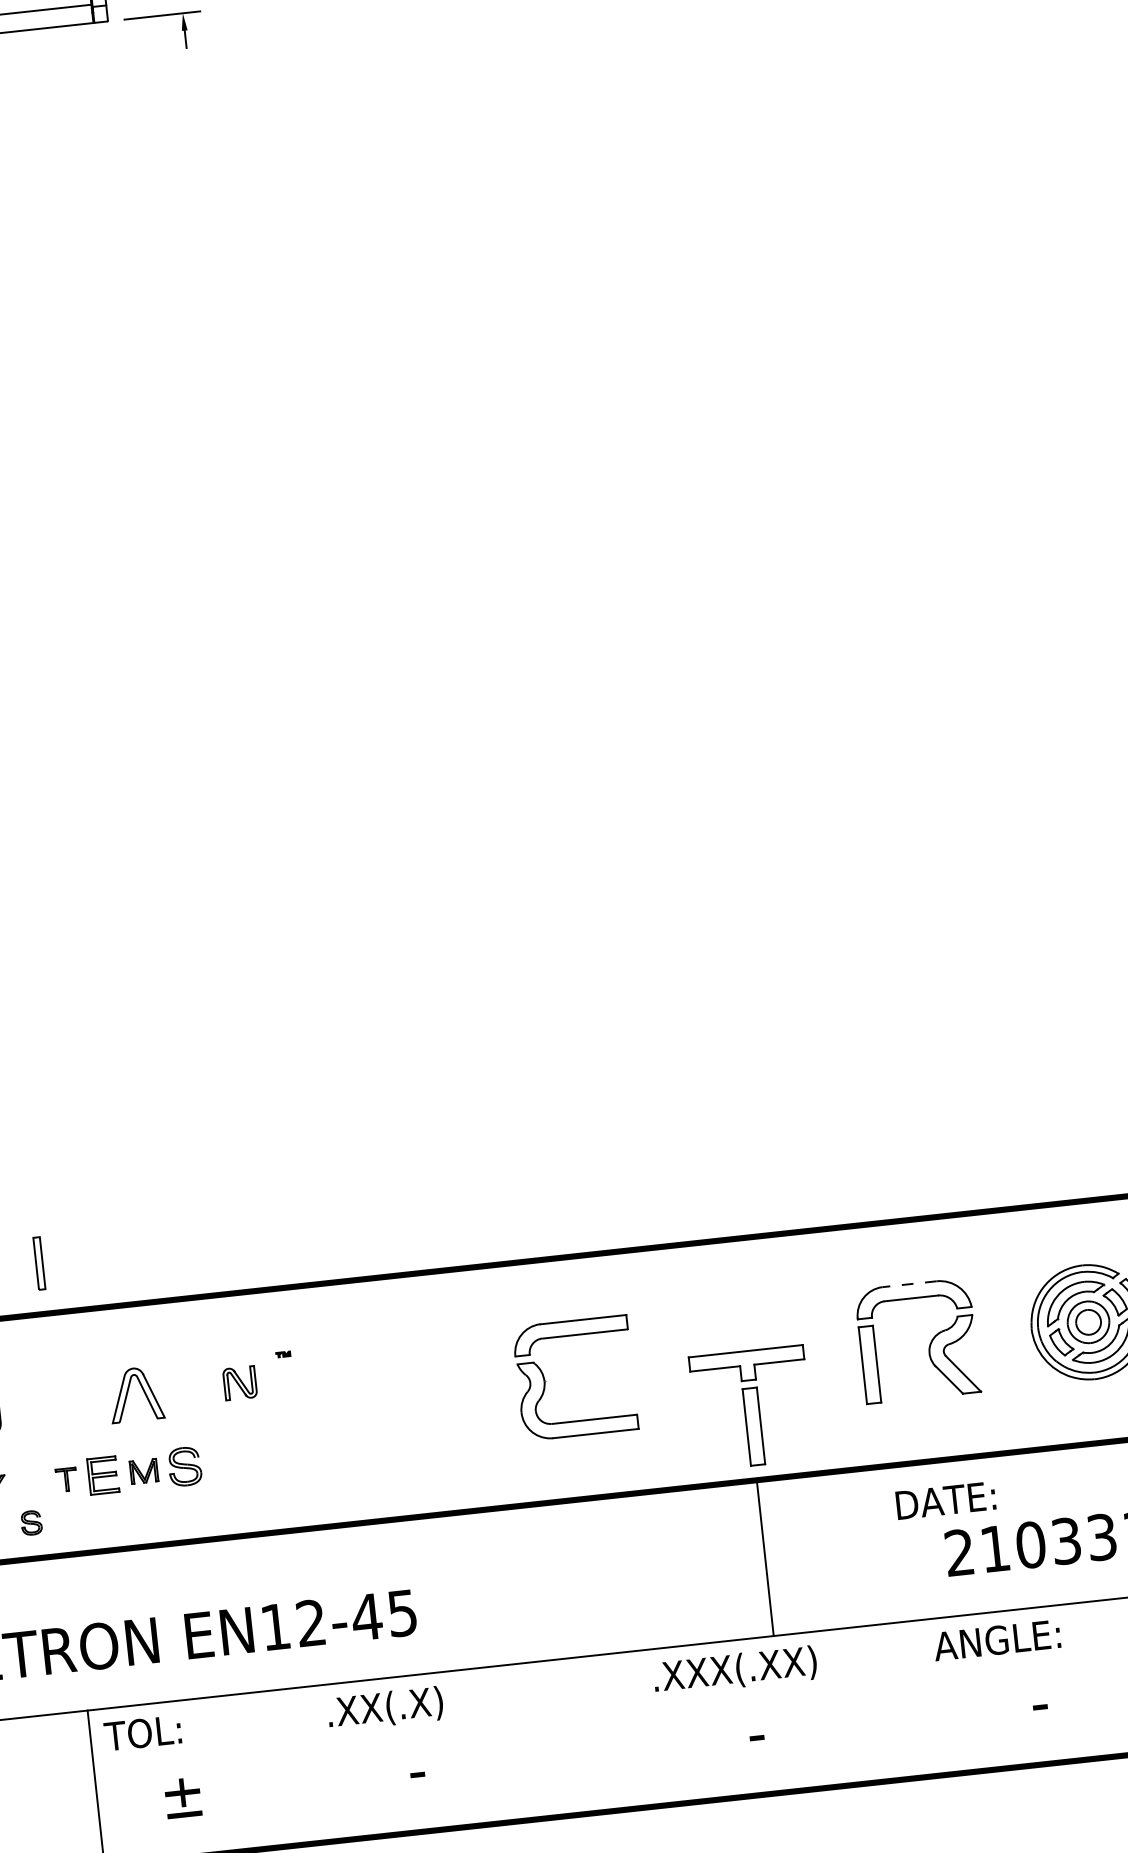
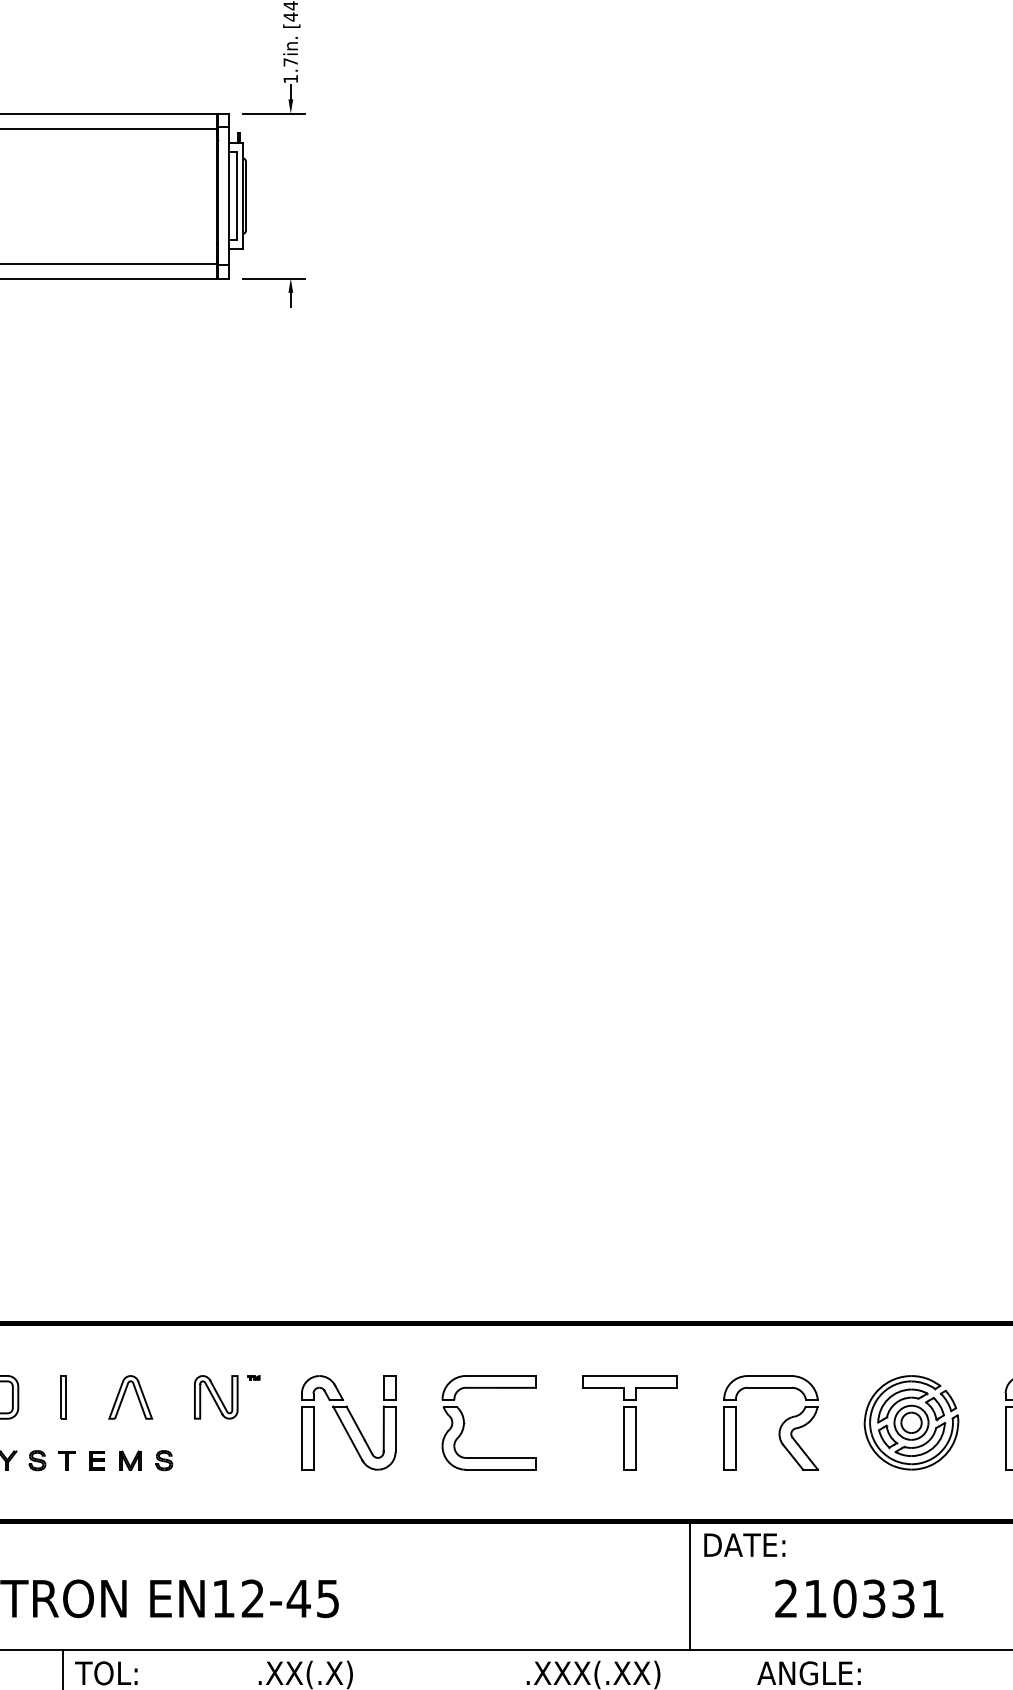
part: (39, 1263) -> (63, 1397), moved
line: (909, 1284) -> (769, 1376), dashed -> solid
part: (240, 1383) -> (216, 1397), size x1.67
part: (404, 1396) -> (348, 1422), added
part: (750, 1407) -> (629, 1422), moved
part: (185, 1466) -> (164, 1460), size x0.62
part: (102, 1475) -> (96, 1460), size x0.62
text: (945, 1499) -> (744, 1544), moved
part: (31, 1522) -> (37, 1460), moved
line: (764, 1557) -> (689, 1585), moved

